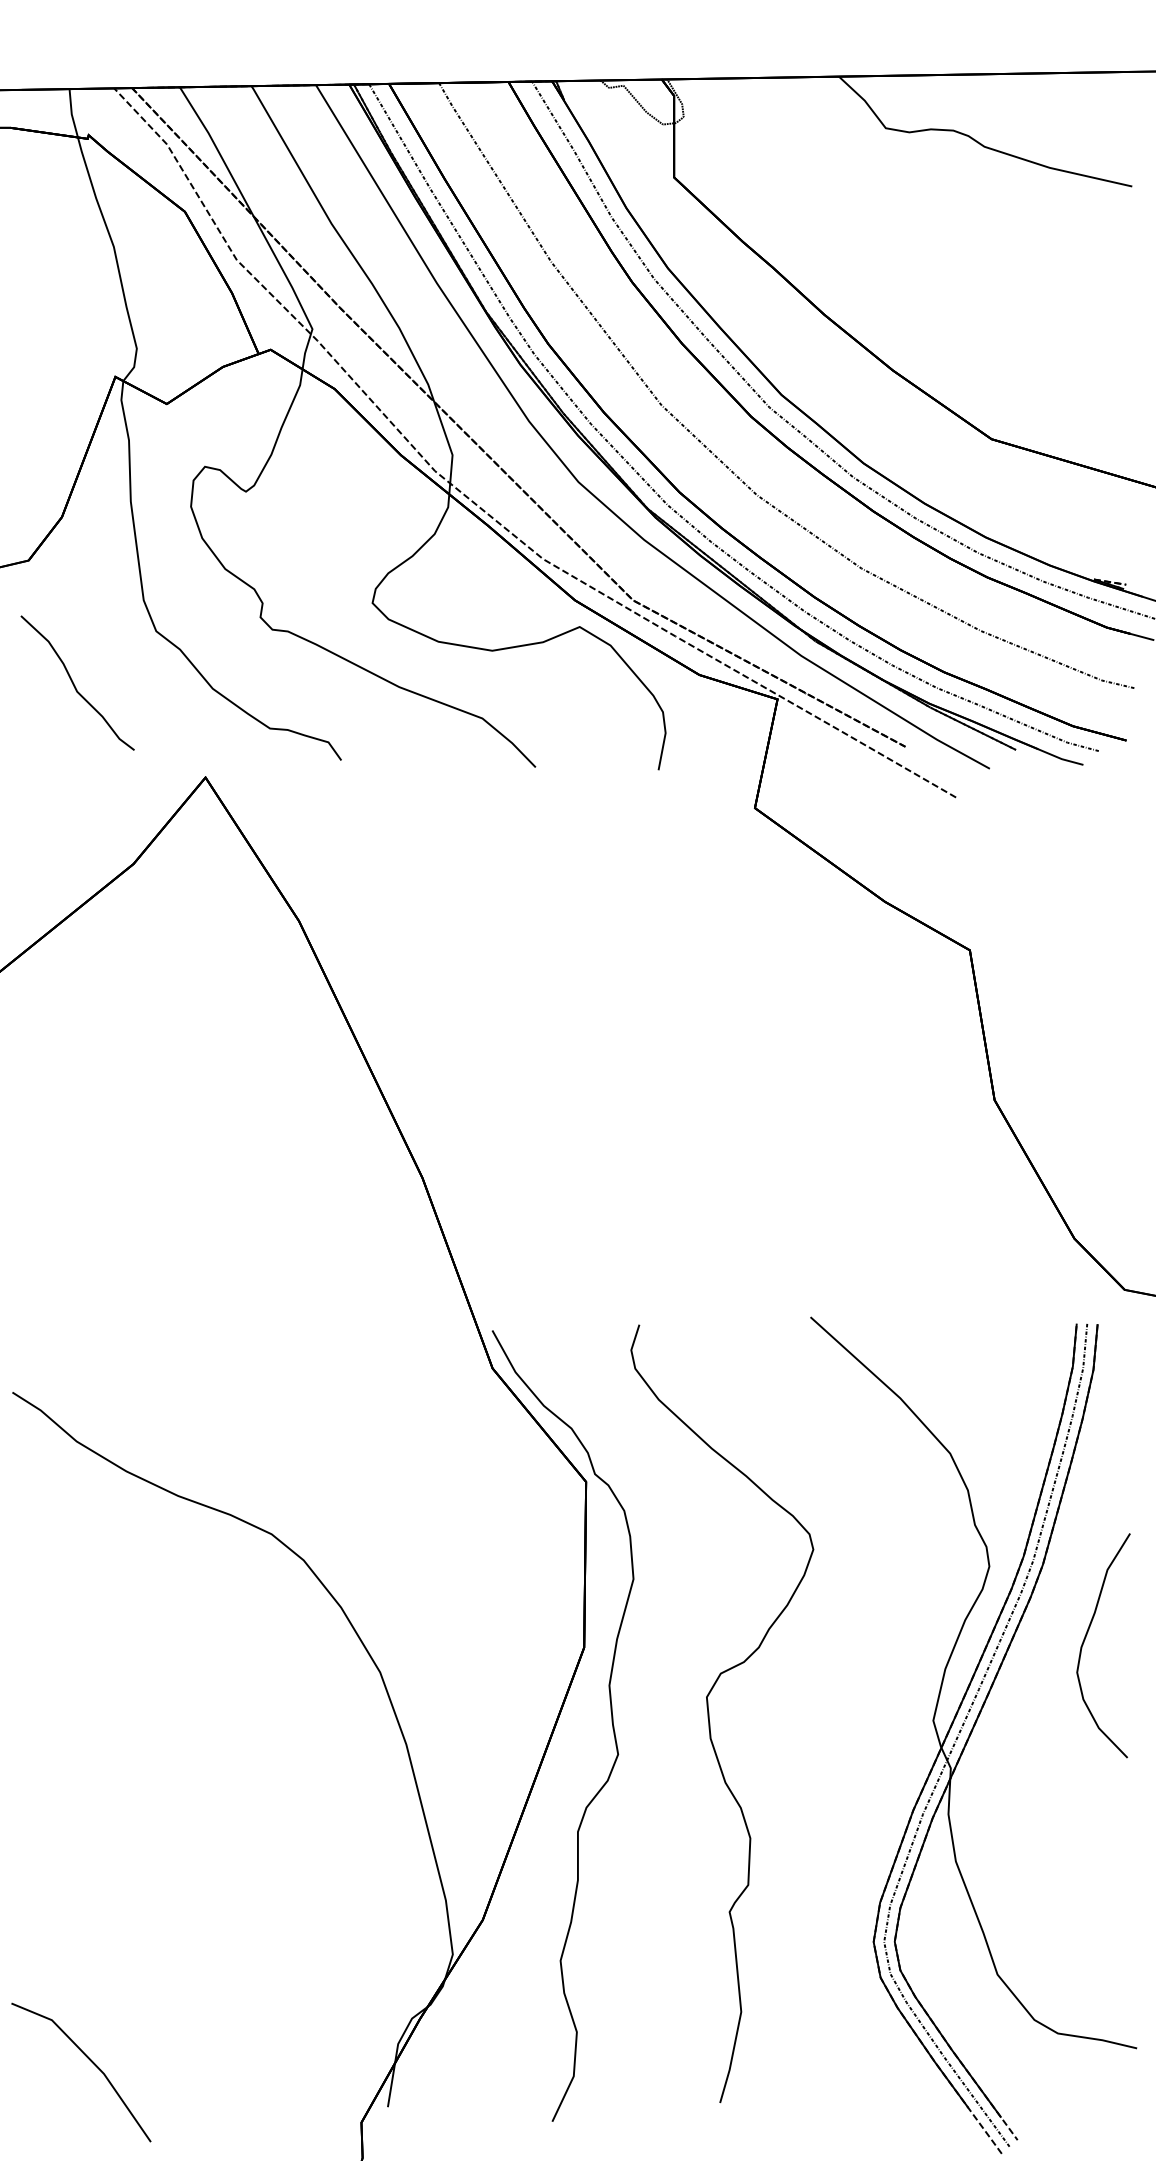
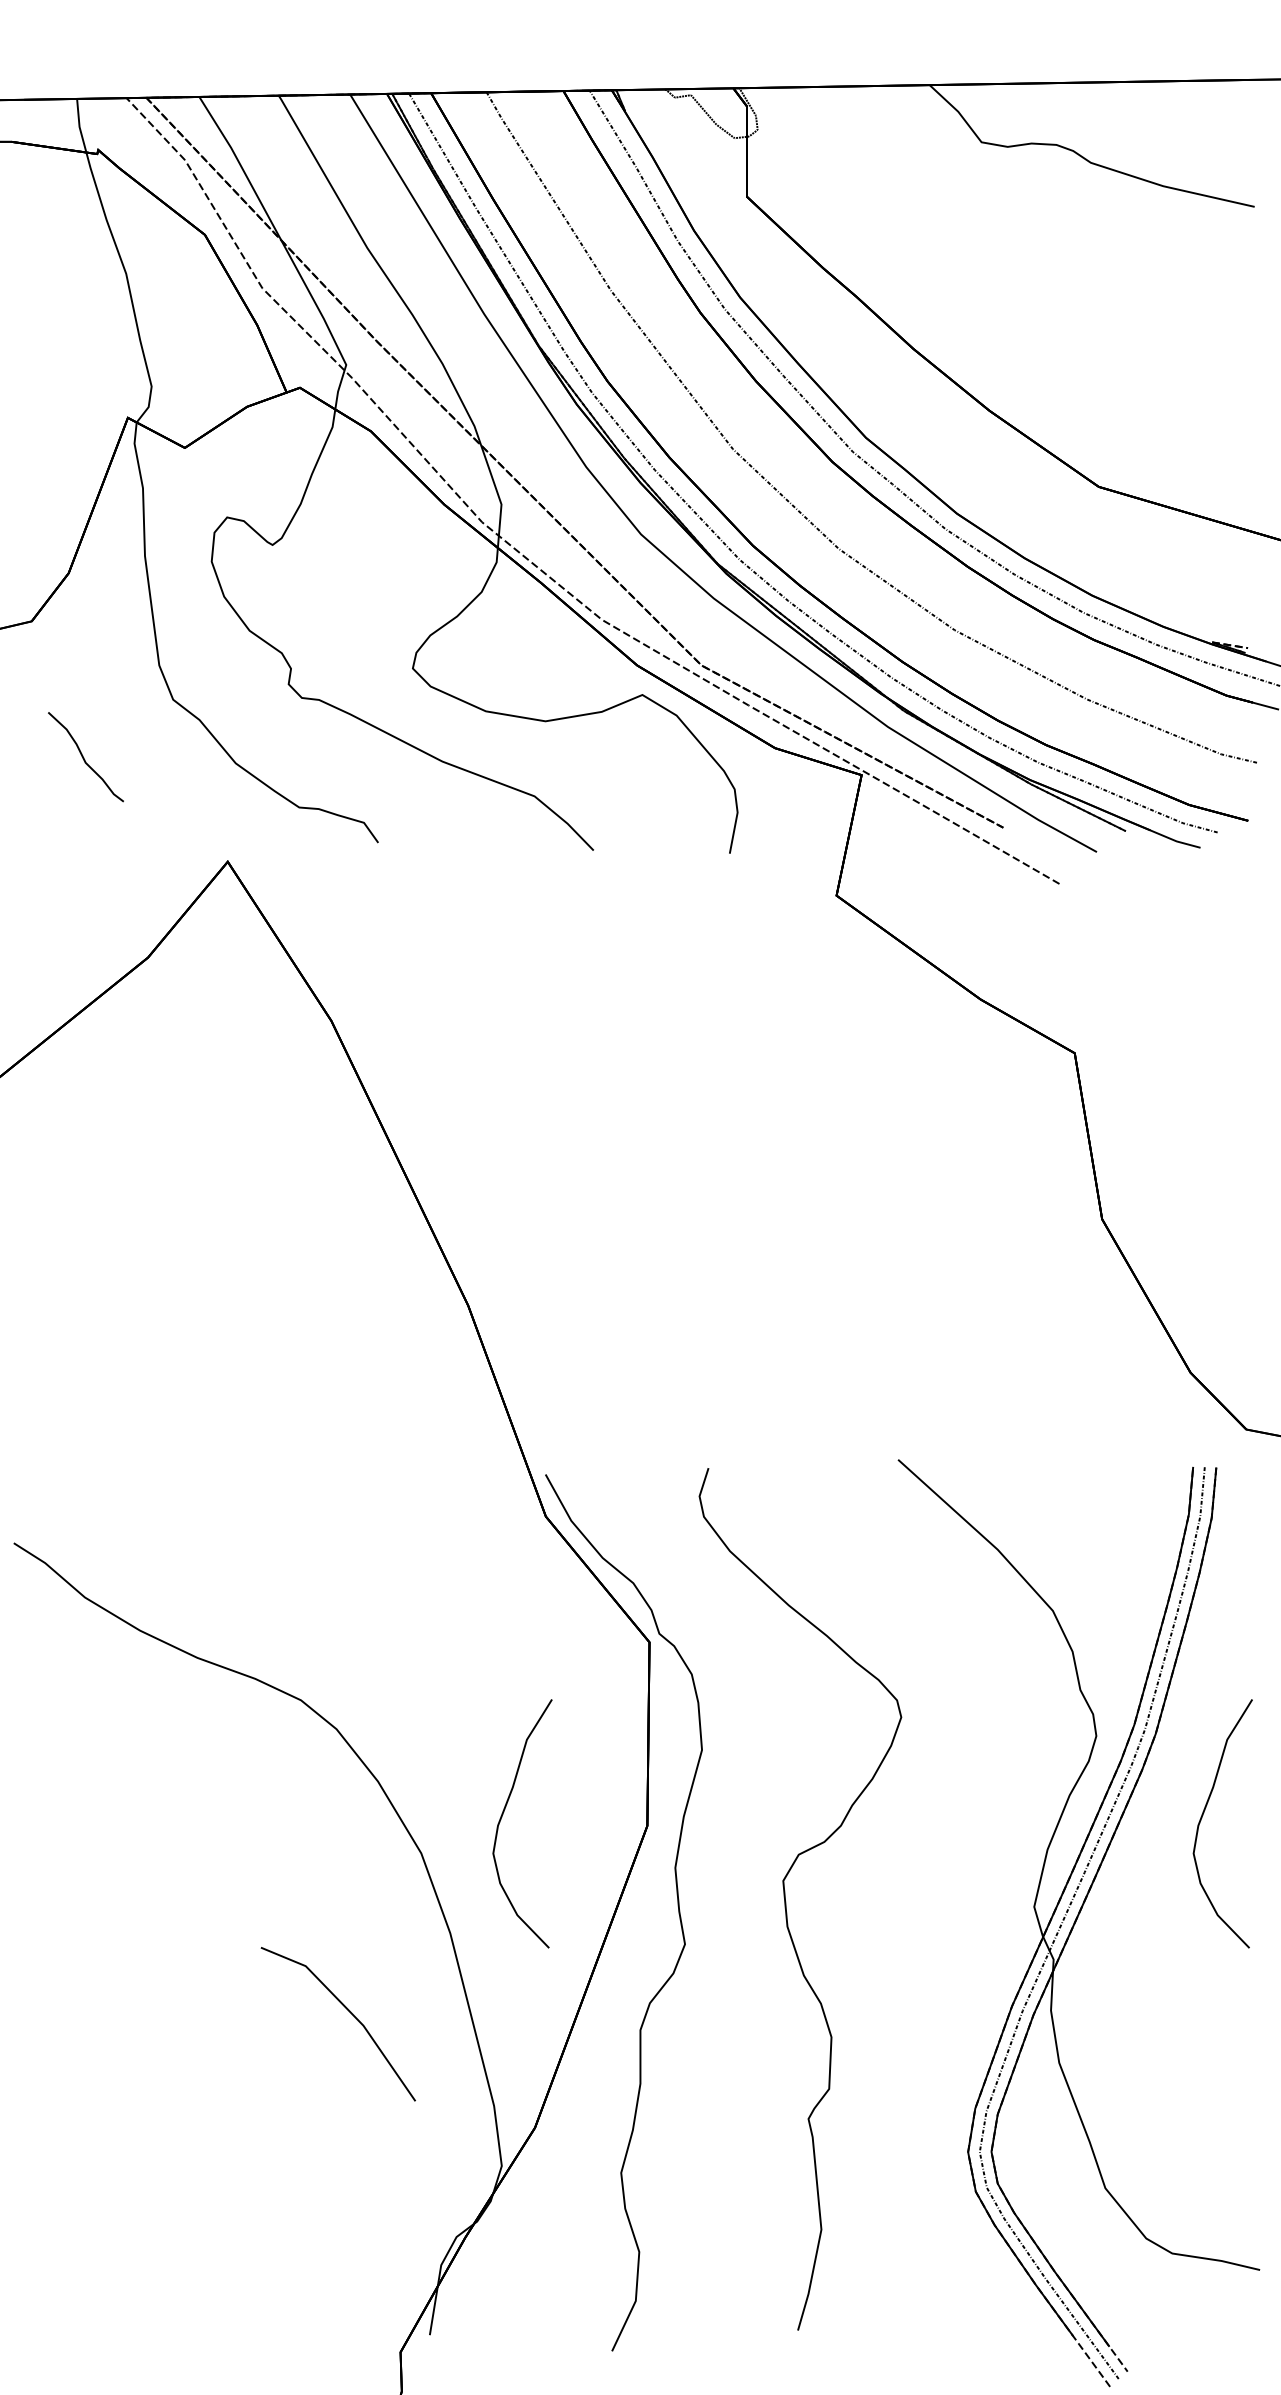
part: (77, 682) -> (85, 756), size x0.6
part: (453, 1640) -> (502, 1818), added
part: (91, 2062) -> (349, 2013), moved

